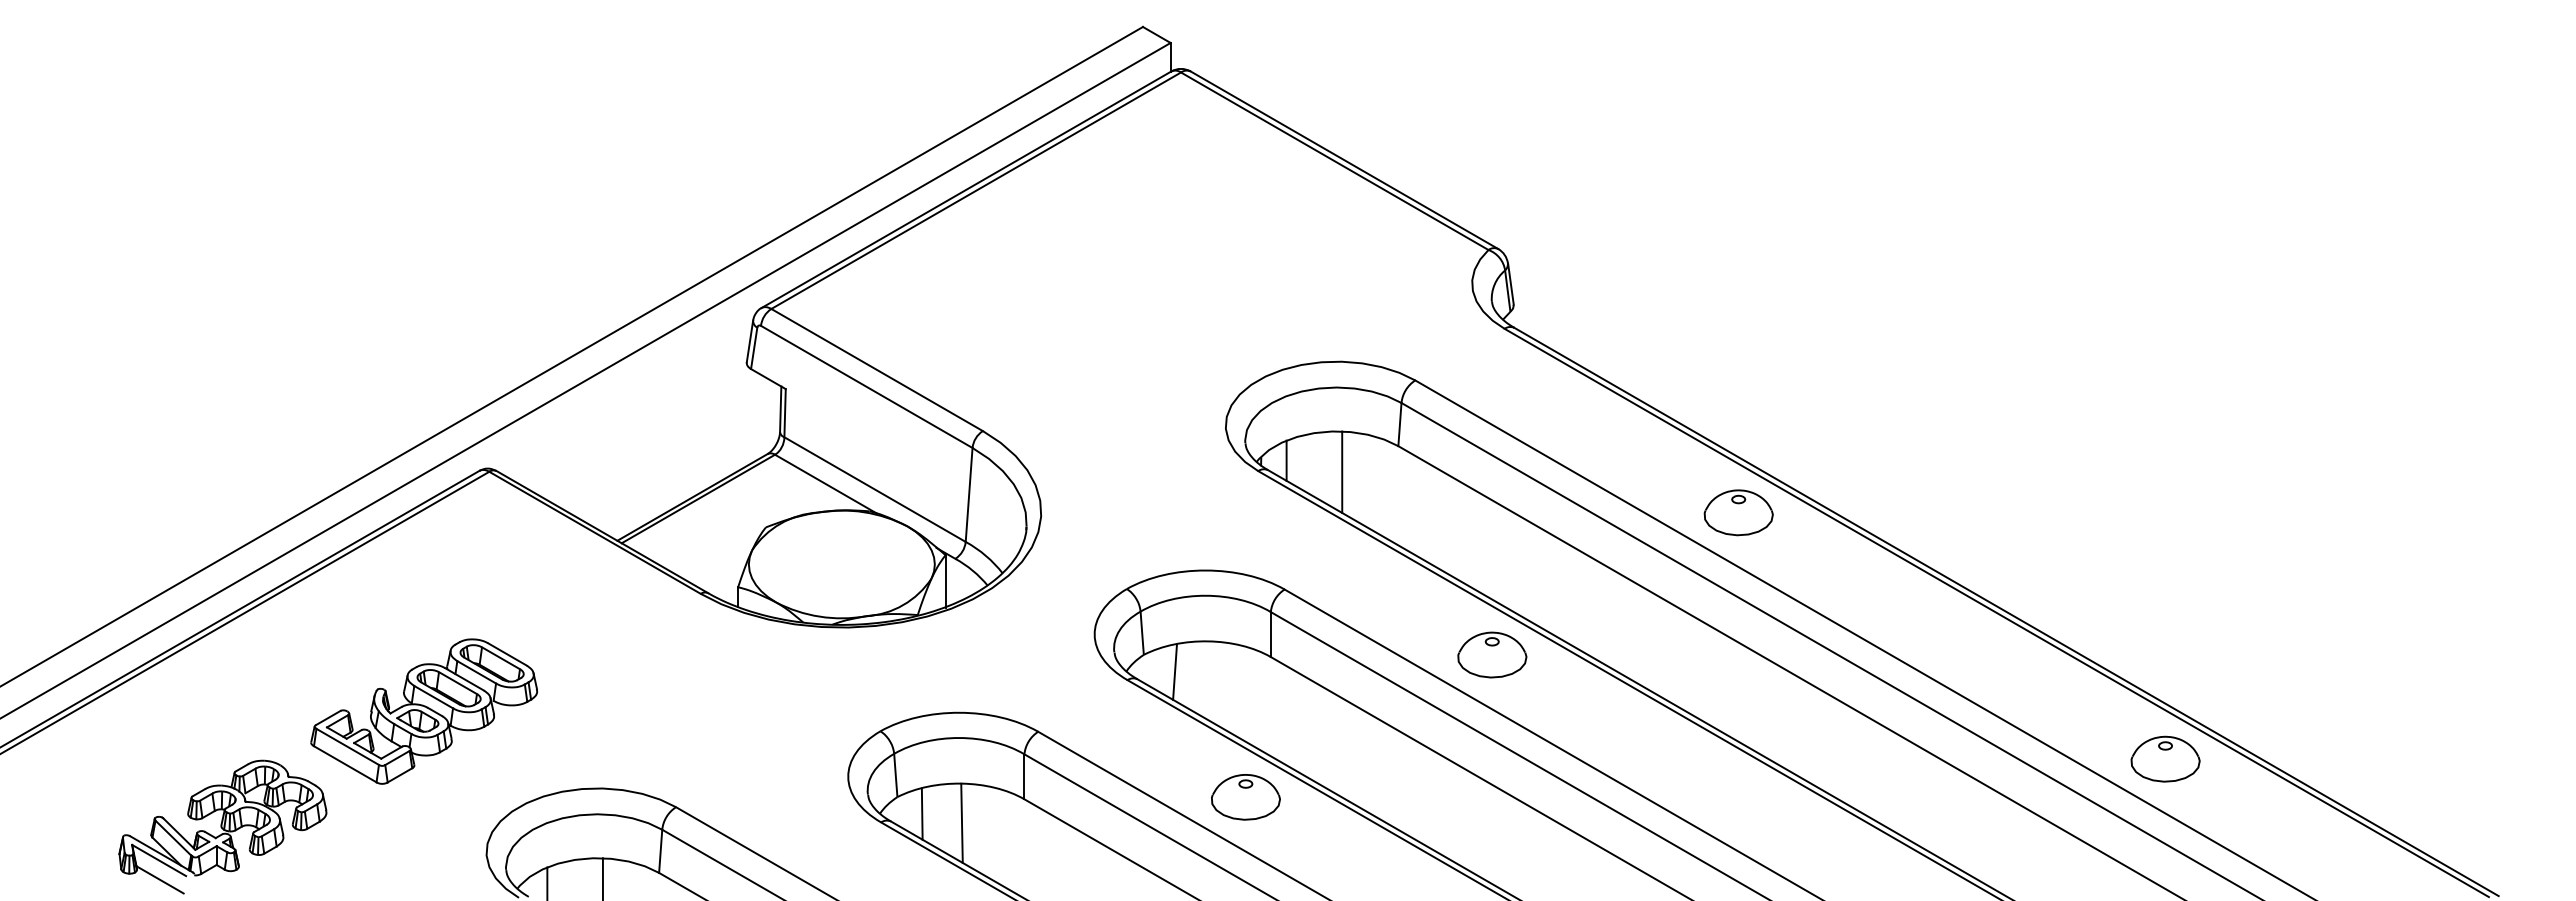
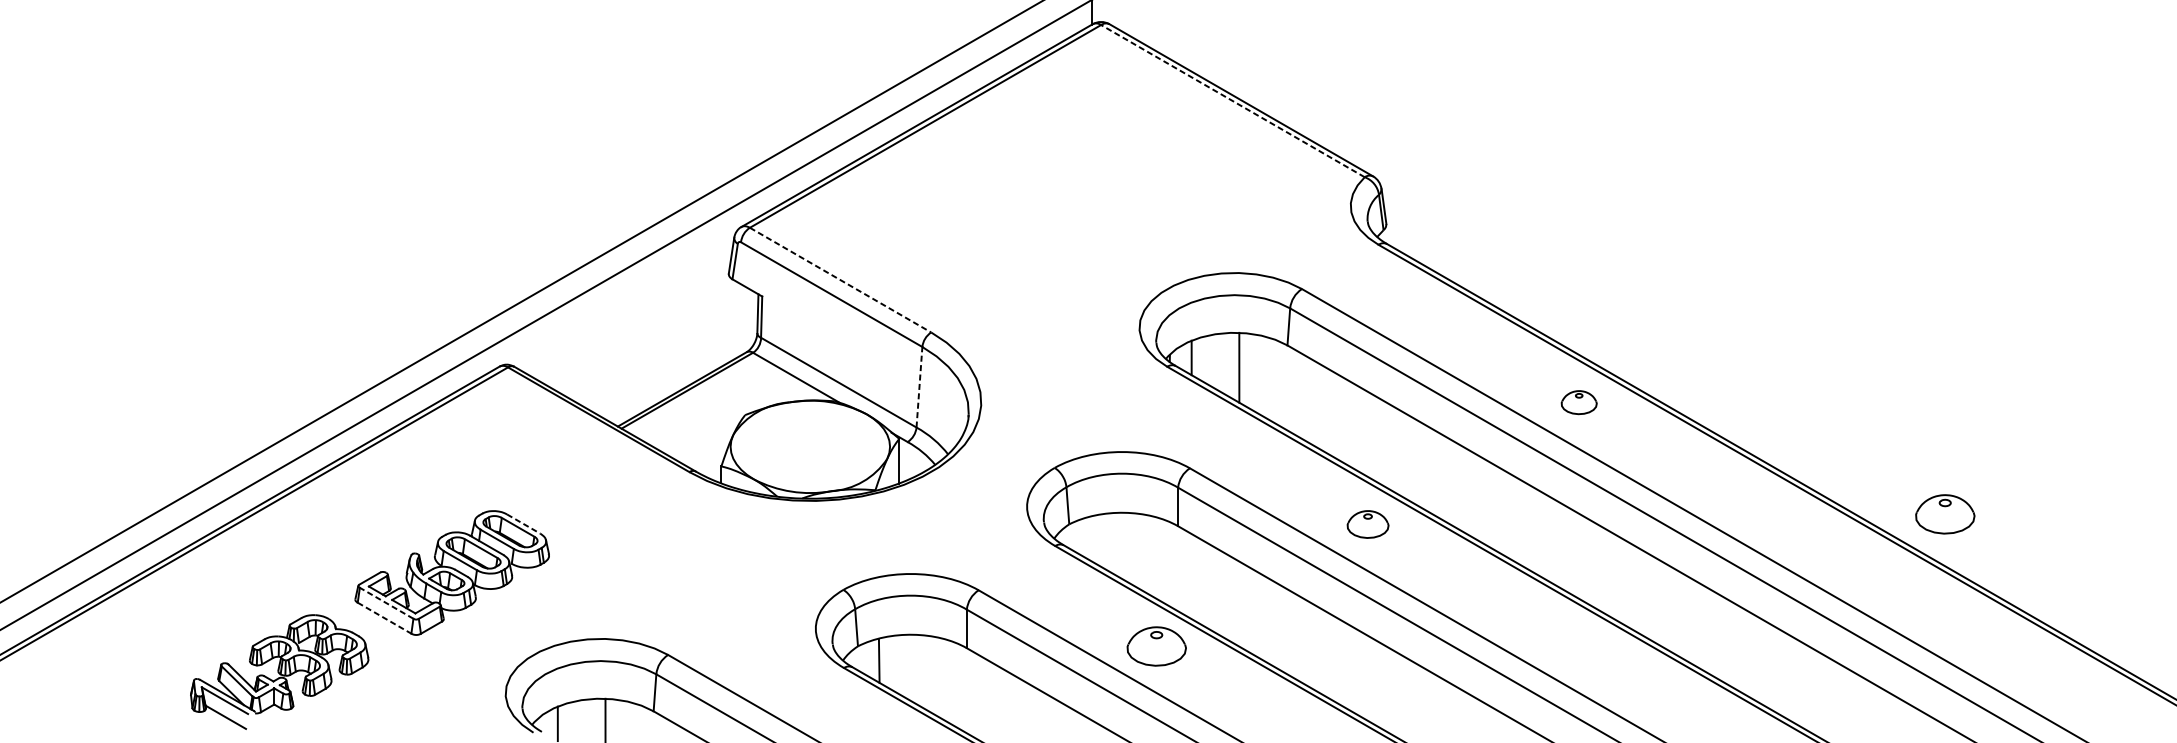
line: (1334, 161) -> (1232, 101), solid -> dashed
line: (877, 370) -> (840, 280), solid -> dashed
line: (969, 494) -> (919, 386), solid -> dashed
part: (1738, 512) -> (1579, 402), size x0.6
line: (507, 654) -> (523, 524), solid -> dashed
part: (1492, 654) -> (1368, 524), size x0.7
line: (1174, 671) -> (1095, 538), removed
line: (347, 746) -> (386, 602), solid -> dashed
part: (2165, 758) -> (1945, 513), moved
line: (345, 764) -> (384, 618), solid -> dashed
line: (961, 822) -> (912, 668), removed

